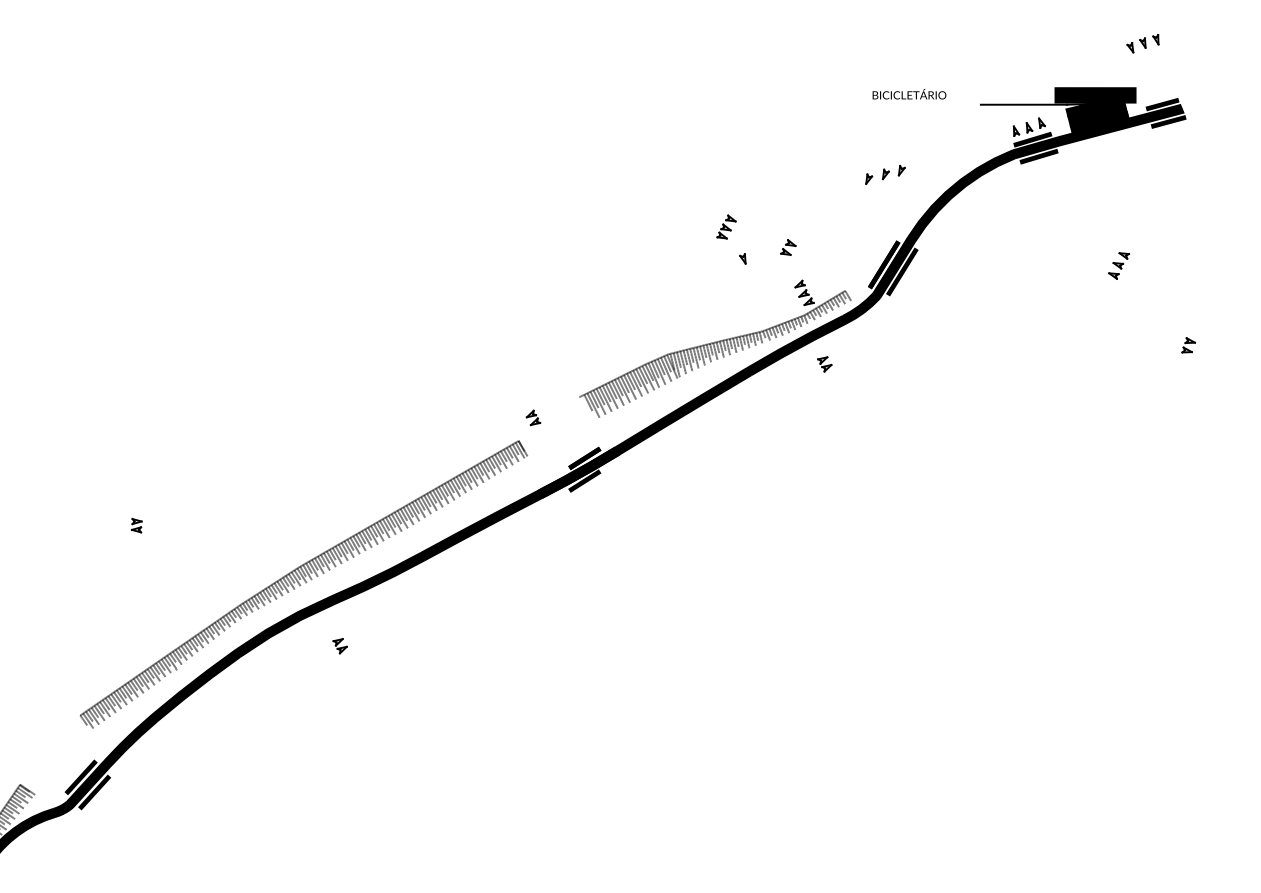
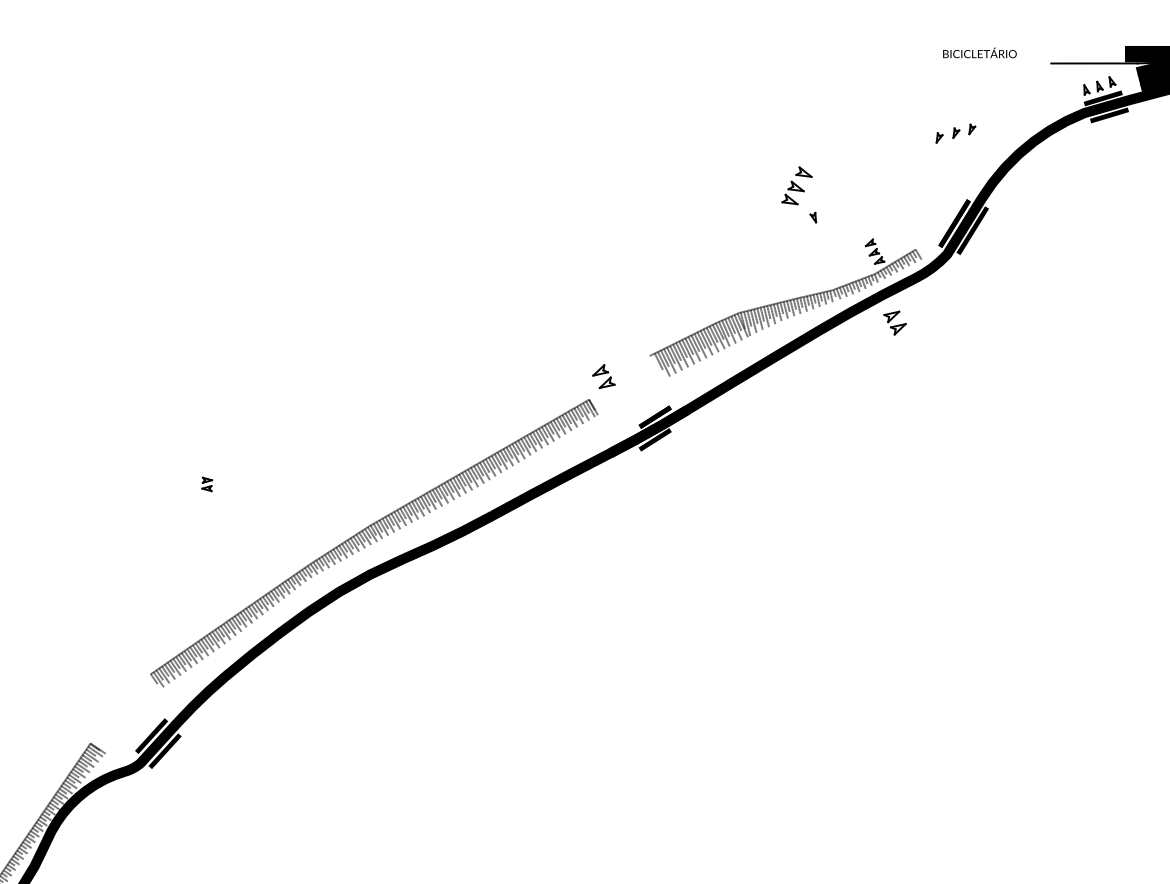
part: (726, 226) -> (796, 185), size x1.6
part: (788, 247) -> (858, 206), removed
part: (824, 364) -> (894, 323), size x1.6
part: (533, 417) -> (603, 376), size x1.6
part: (339, 646) -> (409, 605), removed

